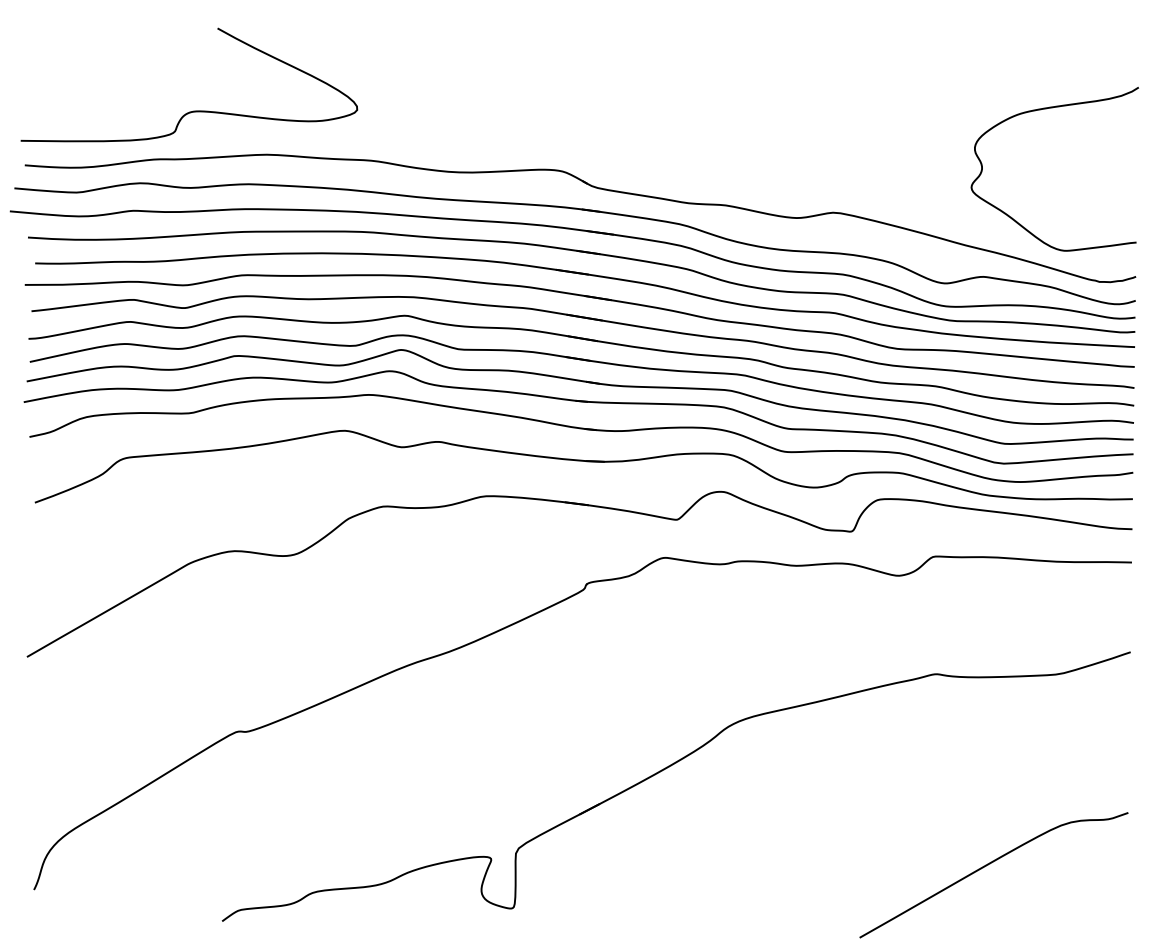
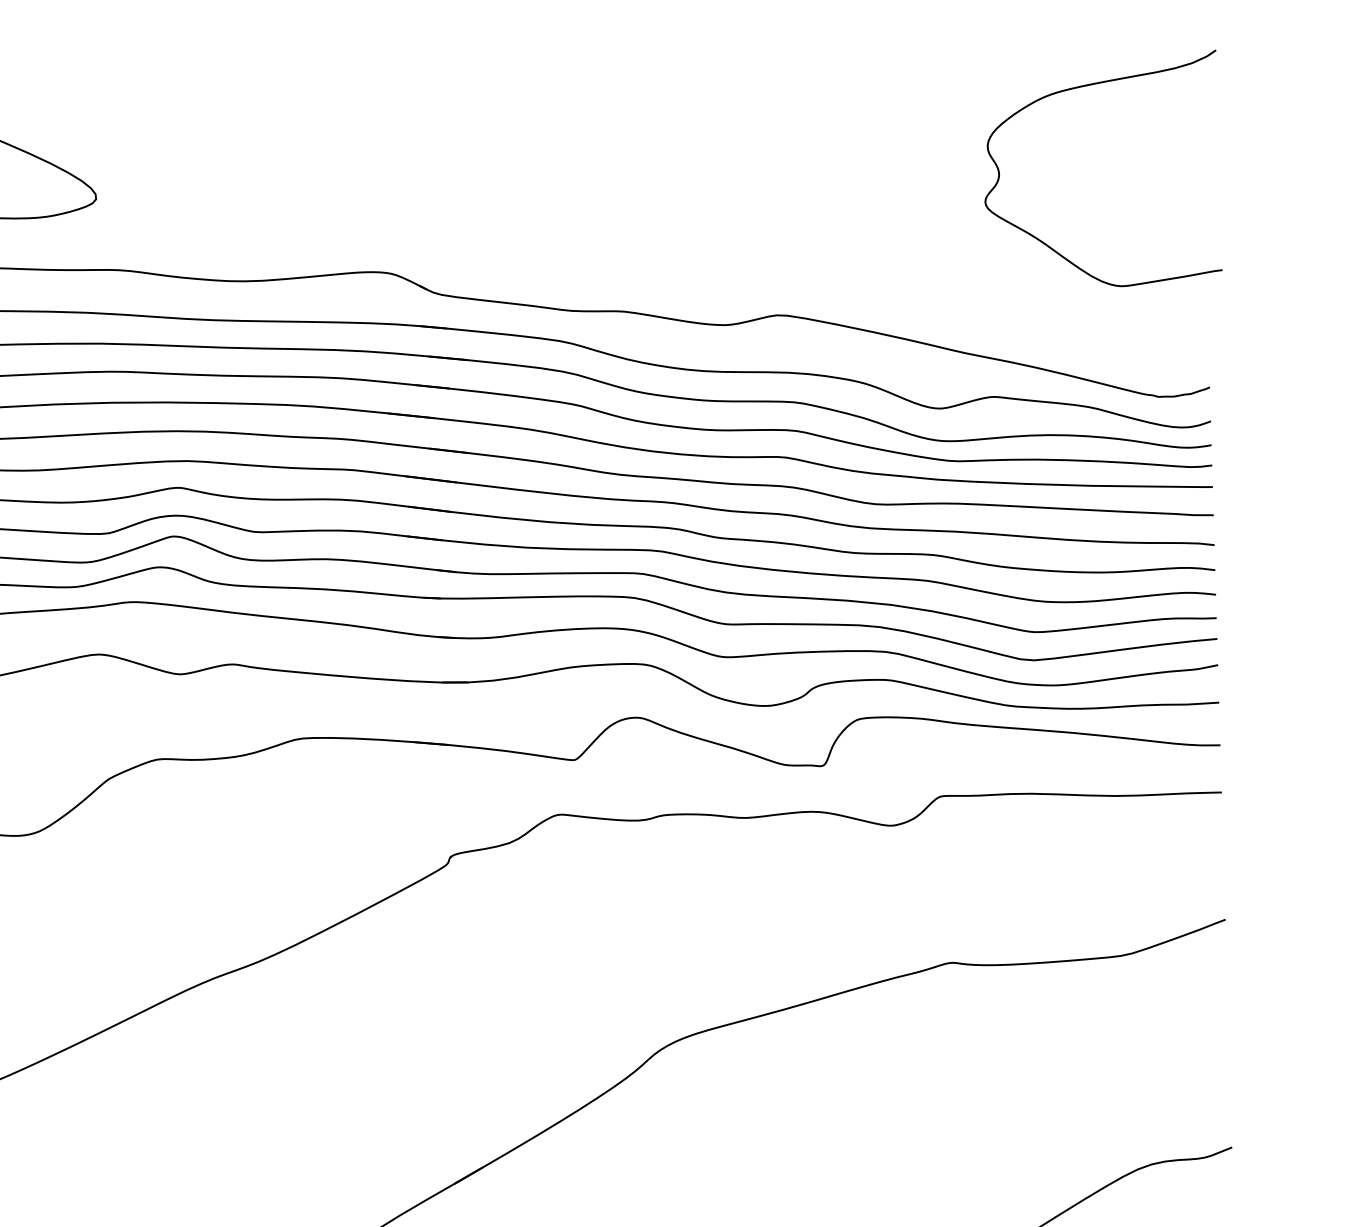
curve: (1046, 109) -> (1086, 87), moved

